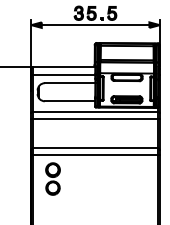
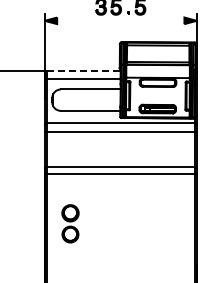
line: (95, 24) -> (120, 20), removed
line: (64, 67) -> (83, 70), solid -> dashed
part: (53, 178) -> (70, 223), moved

